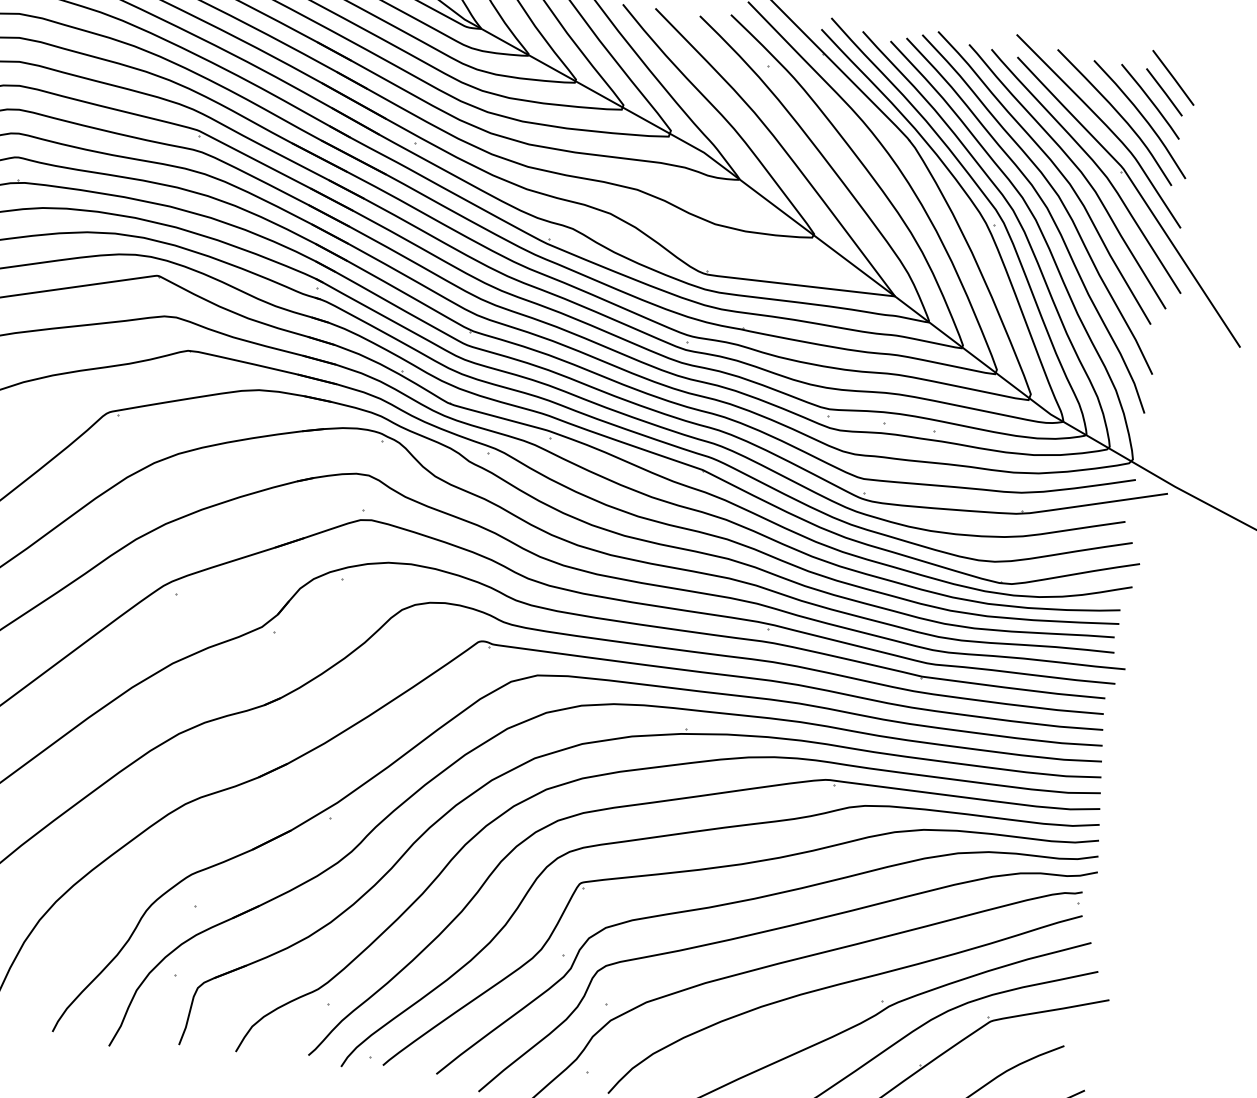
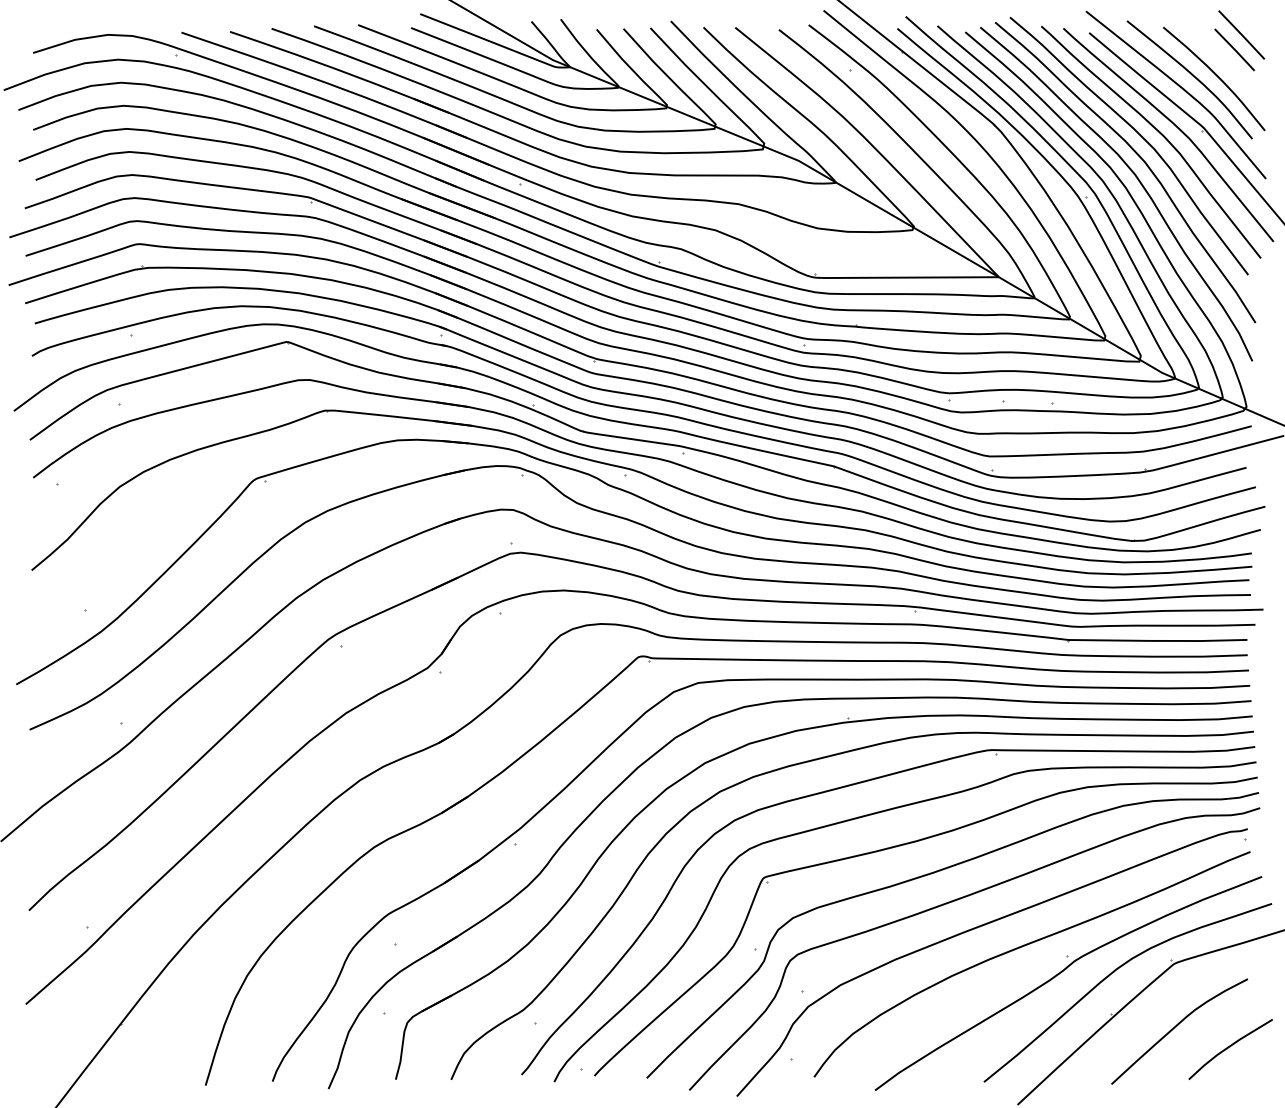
line: (1149, 100) -> (1221, 59), removed

